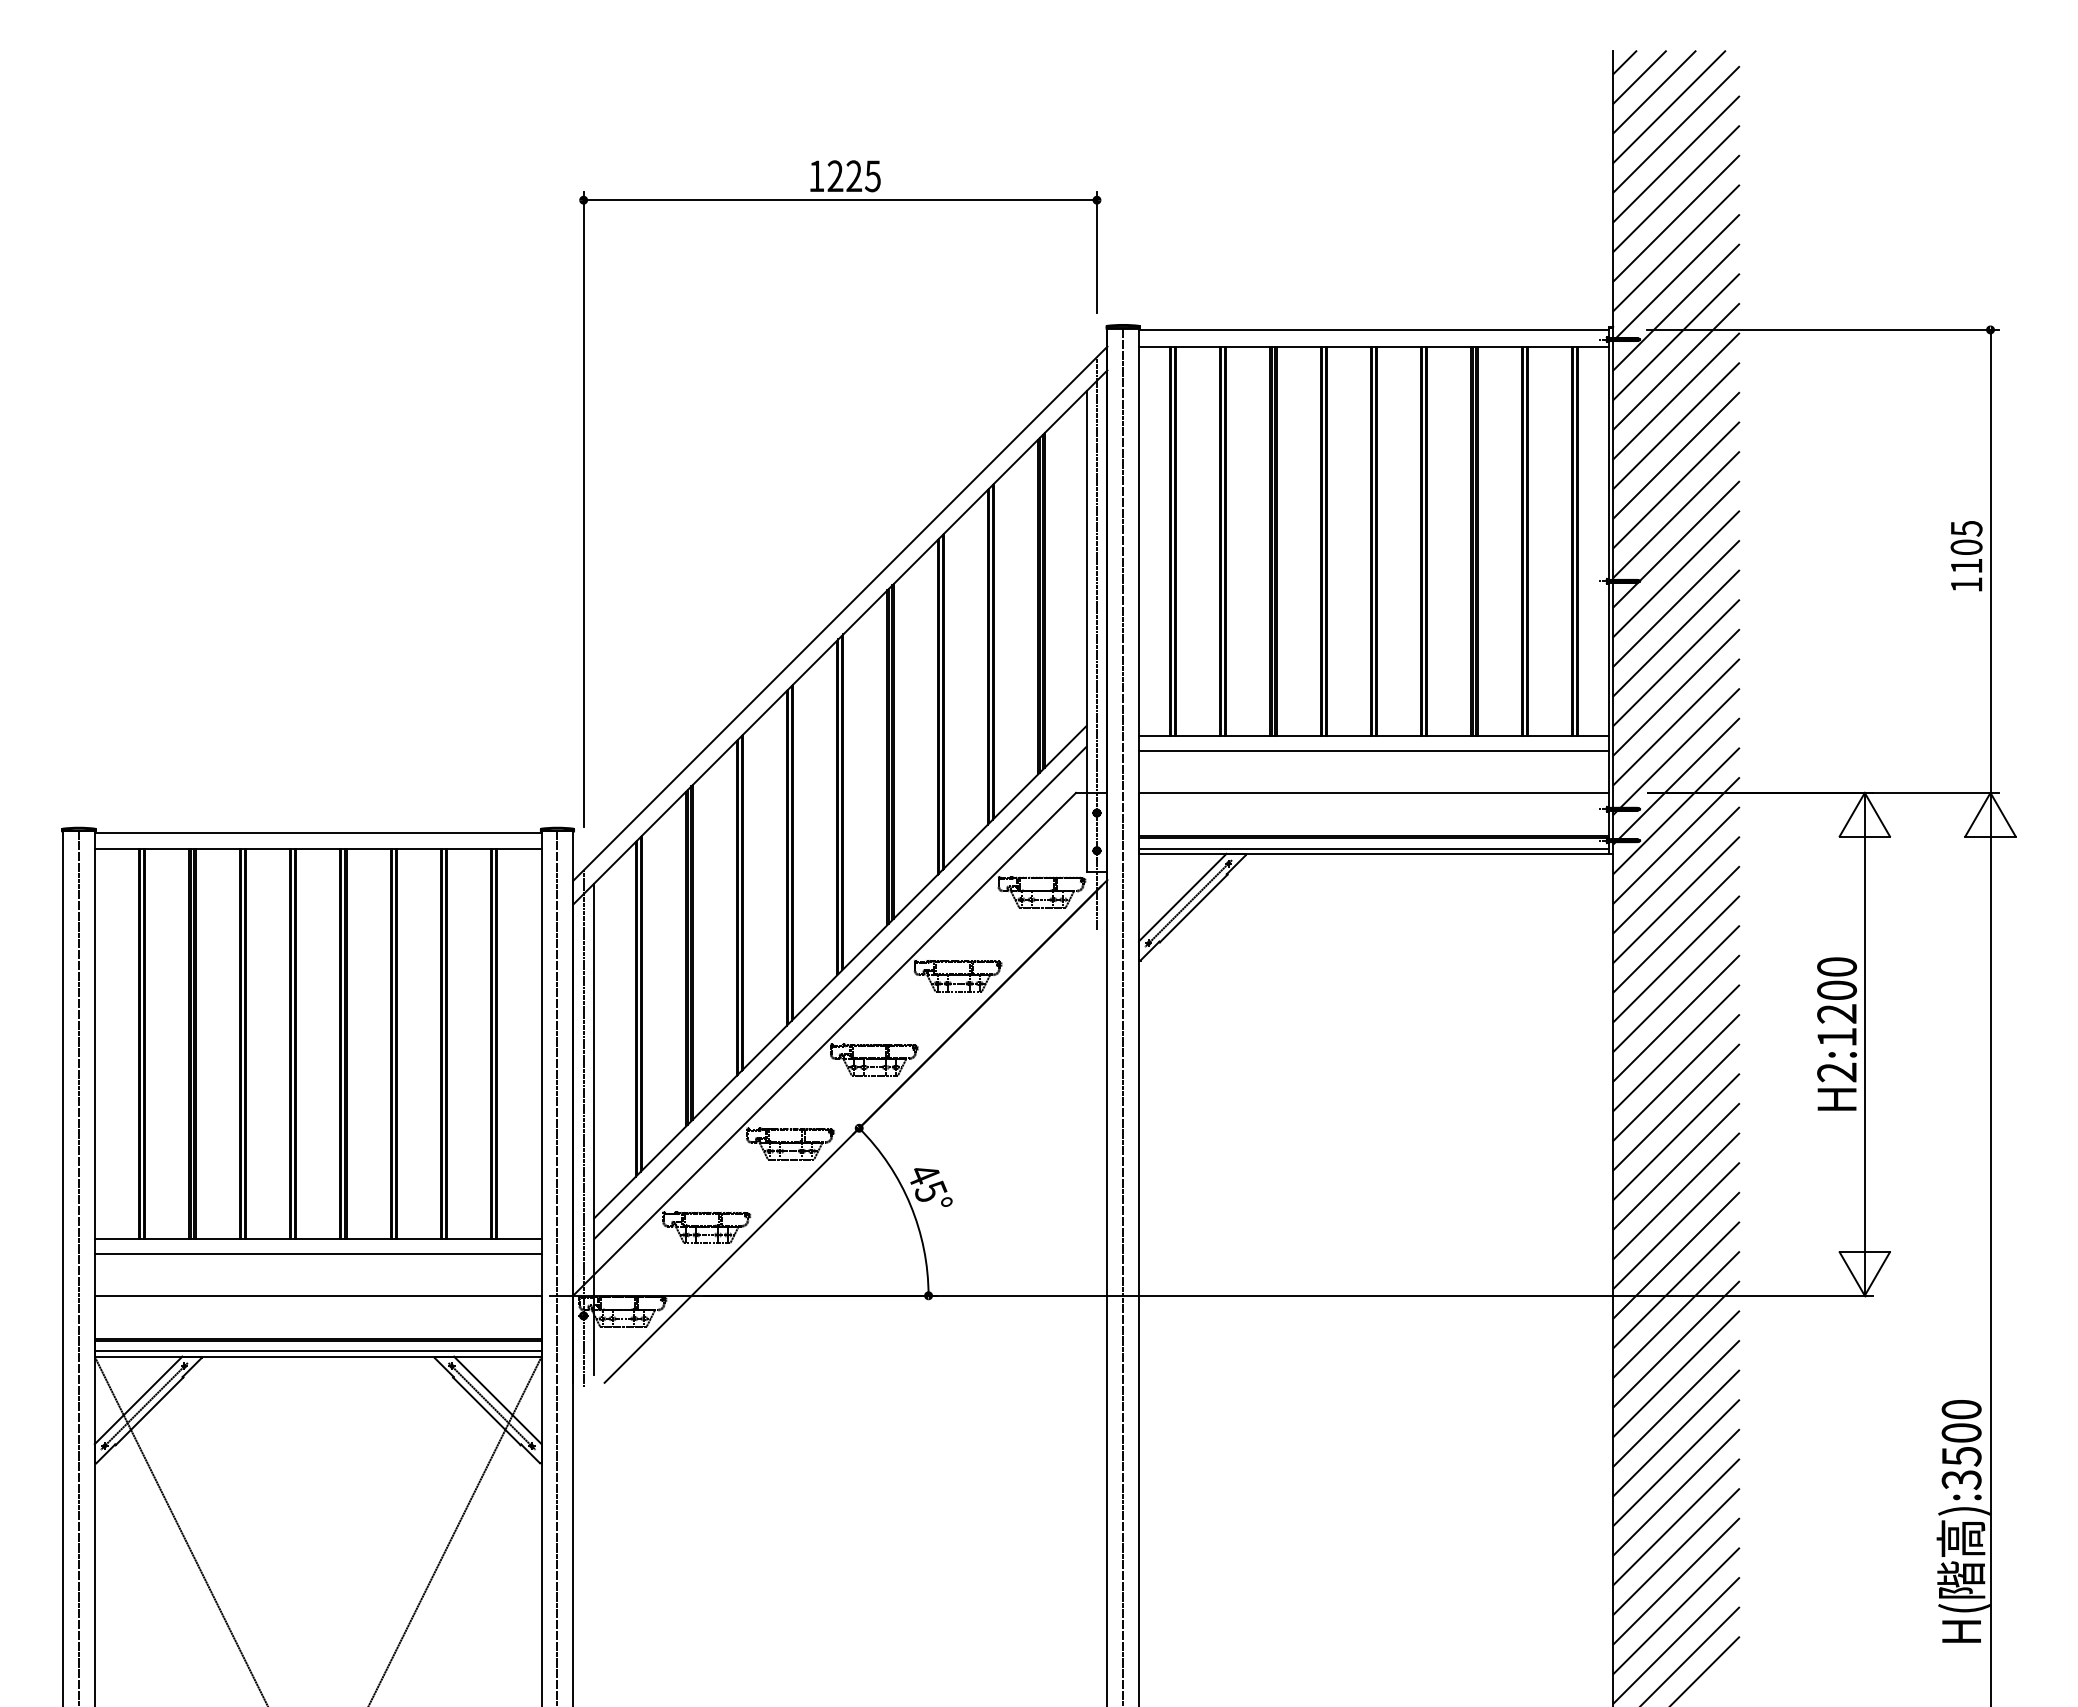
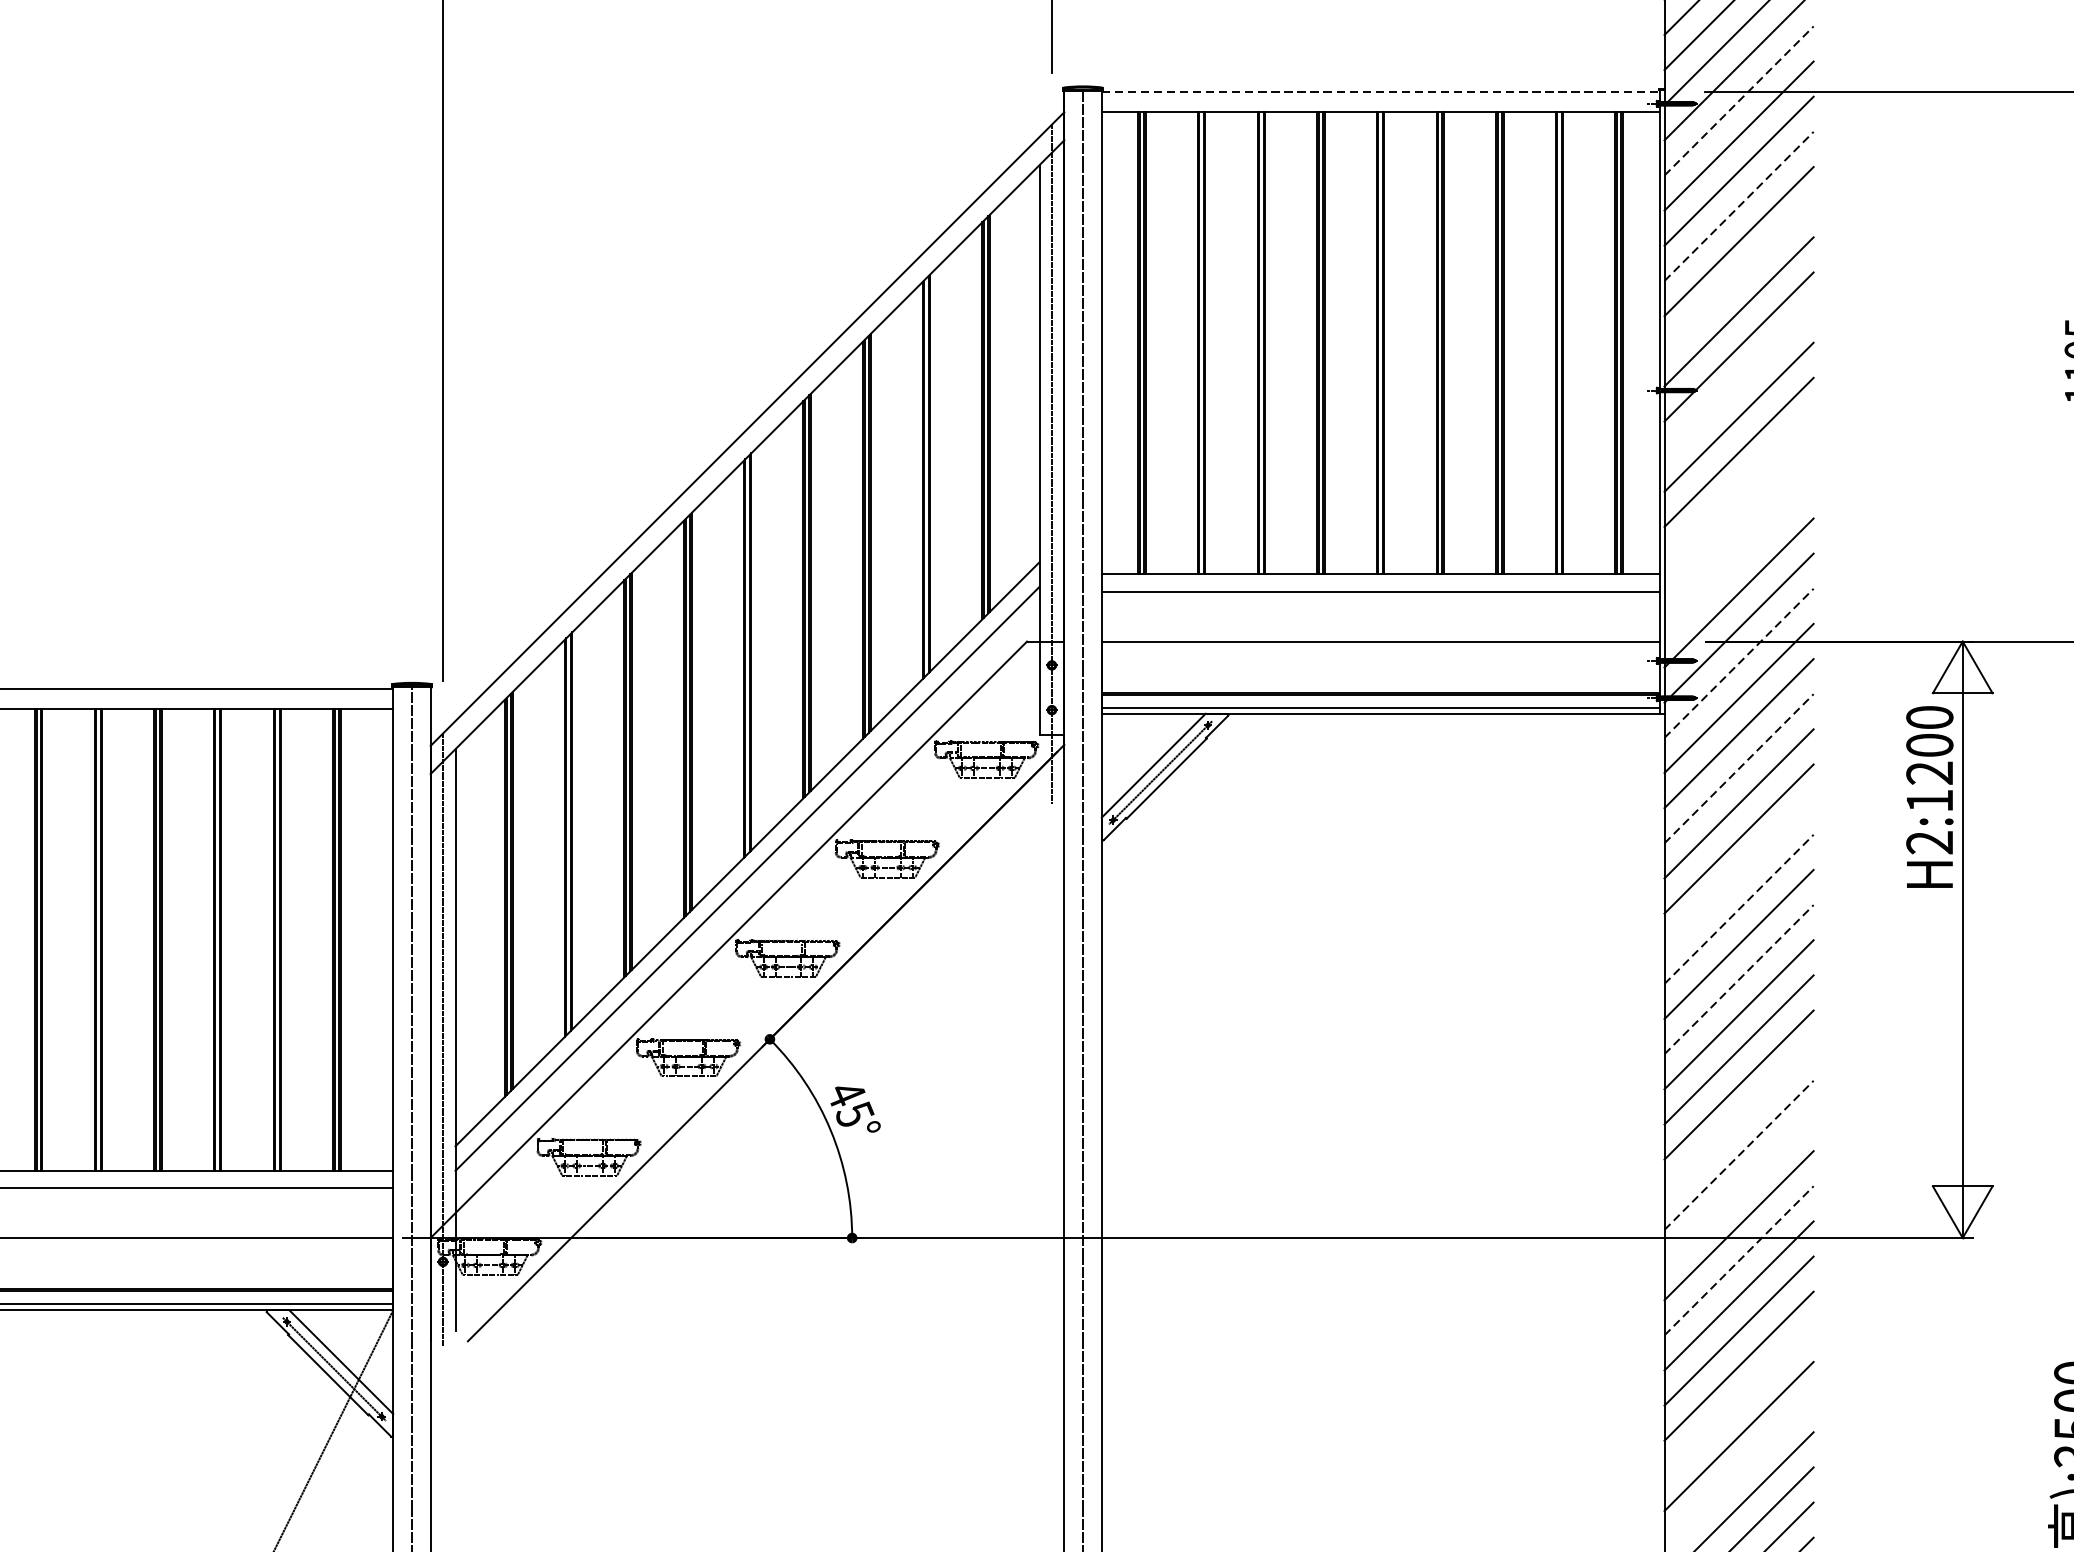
line: (1374, 329) -> (1381, 91), solid -> dashed
line: (1676, 337) -> (1739, 101), solid -> dashed
line: (1676, 426) -> (1739, 206), solid -> dashed
line: (1676, 485) -> (1739, 276), removed
line: (1676, 574) -> (1739, 382), removed
line: (1676, 662) -> (1739, 486), removed
line: (1676, 692) -> (1739, 522), removed
line: (1676, 722) -> (1739, 558), removed
line: (1676, 811) -> (1739, 663), solid -> dashed
line: (1676, 900) -> (1739, 769), solid -> dashed
line: (1676, 988) -> (1739, 873), removed
line: (1676, 1018) -> (1739, 909), solid -> dashed
text: (1836, 1033) -> (1929, 796), moved
line: (1676, 1077) -> (1739, 979), solid -> dashed
line: (1676, 1196) -> (1739, 1120), removed
line: (1676, 1226) -> (1739, 1155), solid -> dashed
line: (1676, 1255) -> (1739, 1190), removed
line: (1676, 1314) -> (1739, 1260), solid -> dashed
line: (1676, 1433) -> (1739, 1401), removed
line: (1676, 1492) -> (1739, 1471), removed

